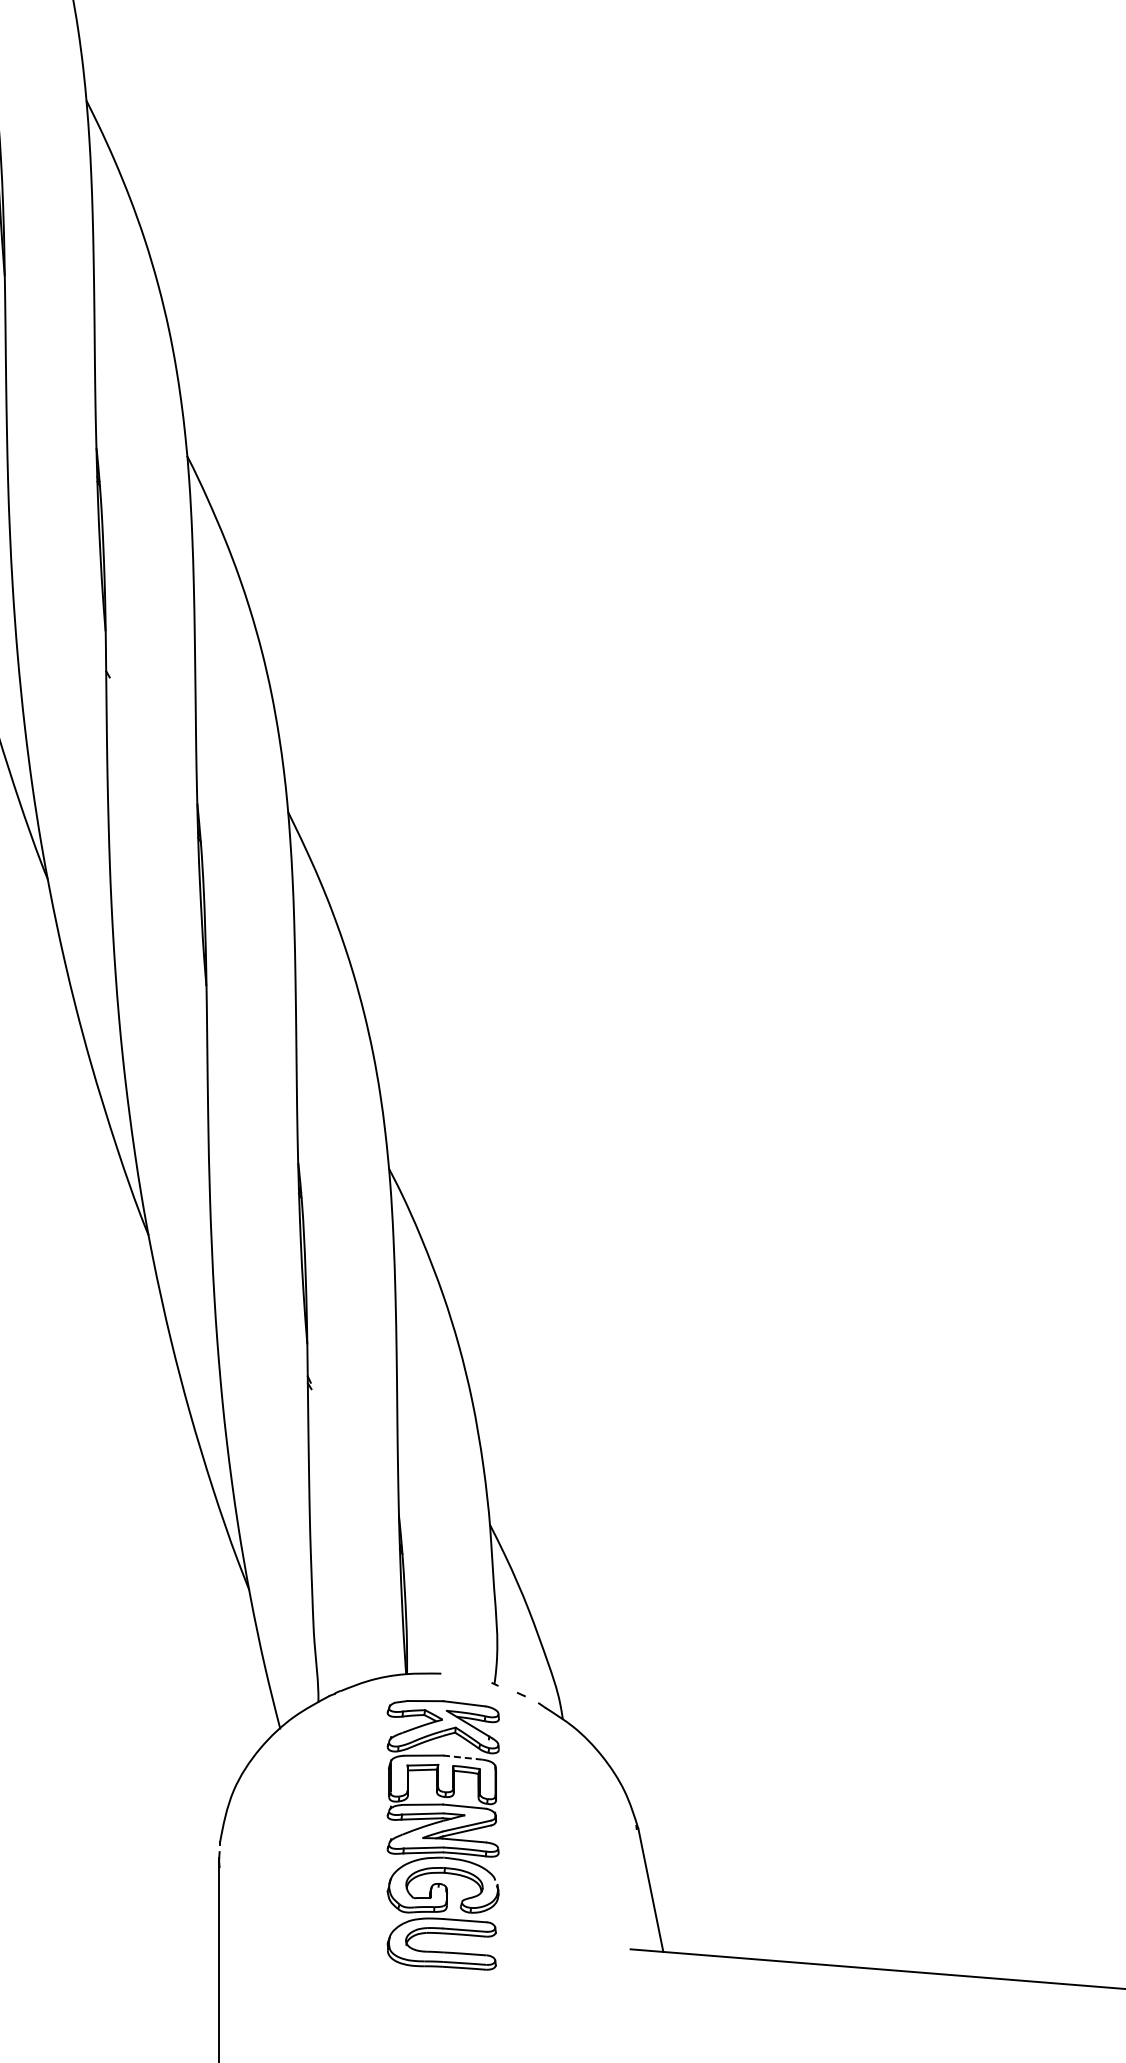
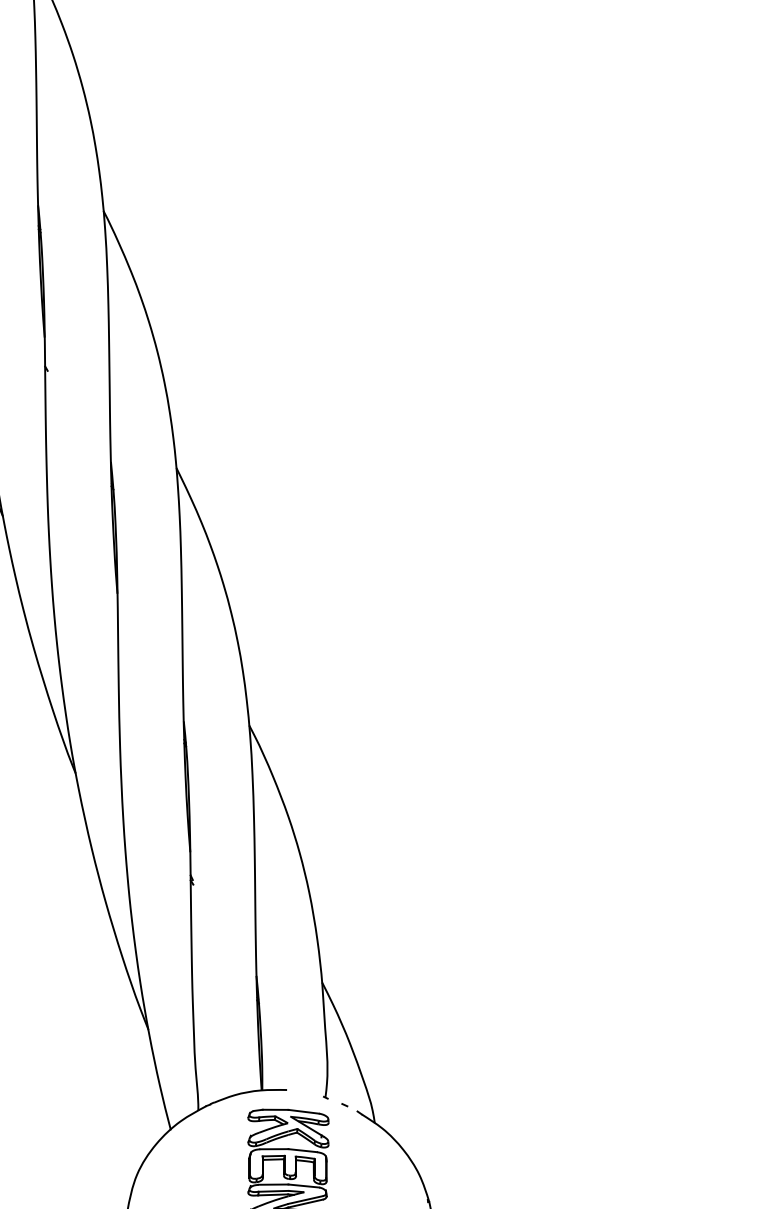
line: (463, 1757) -> (303, 1150), dashed -> solid

